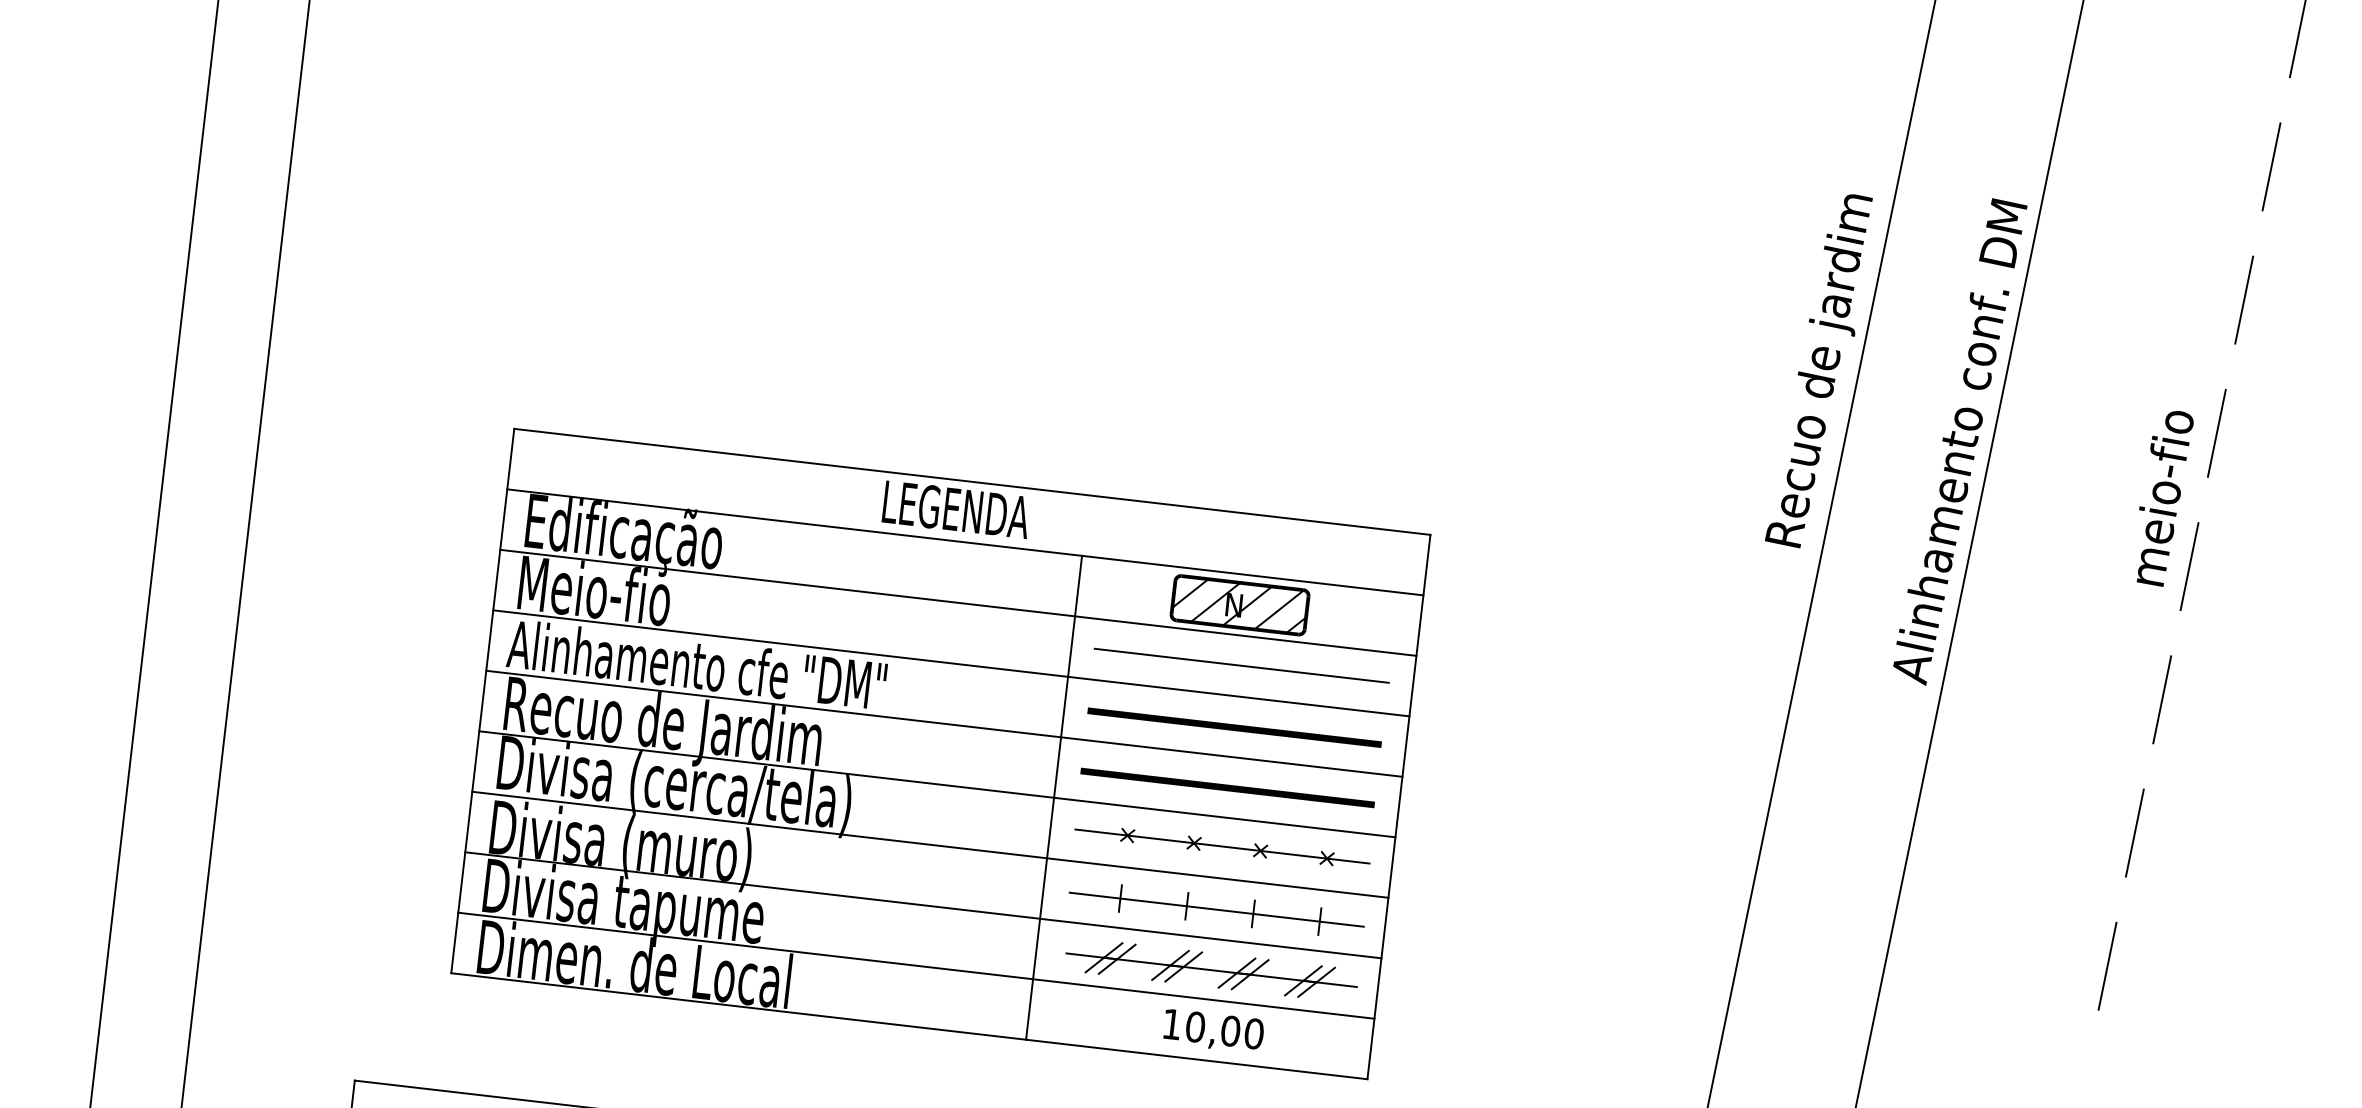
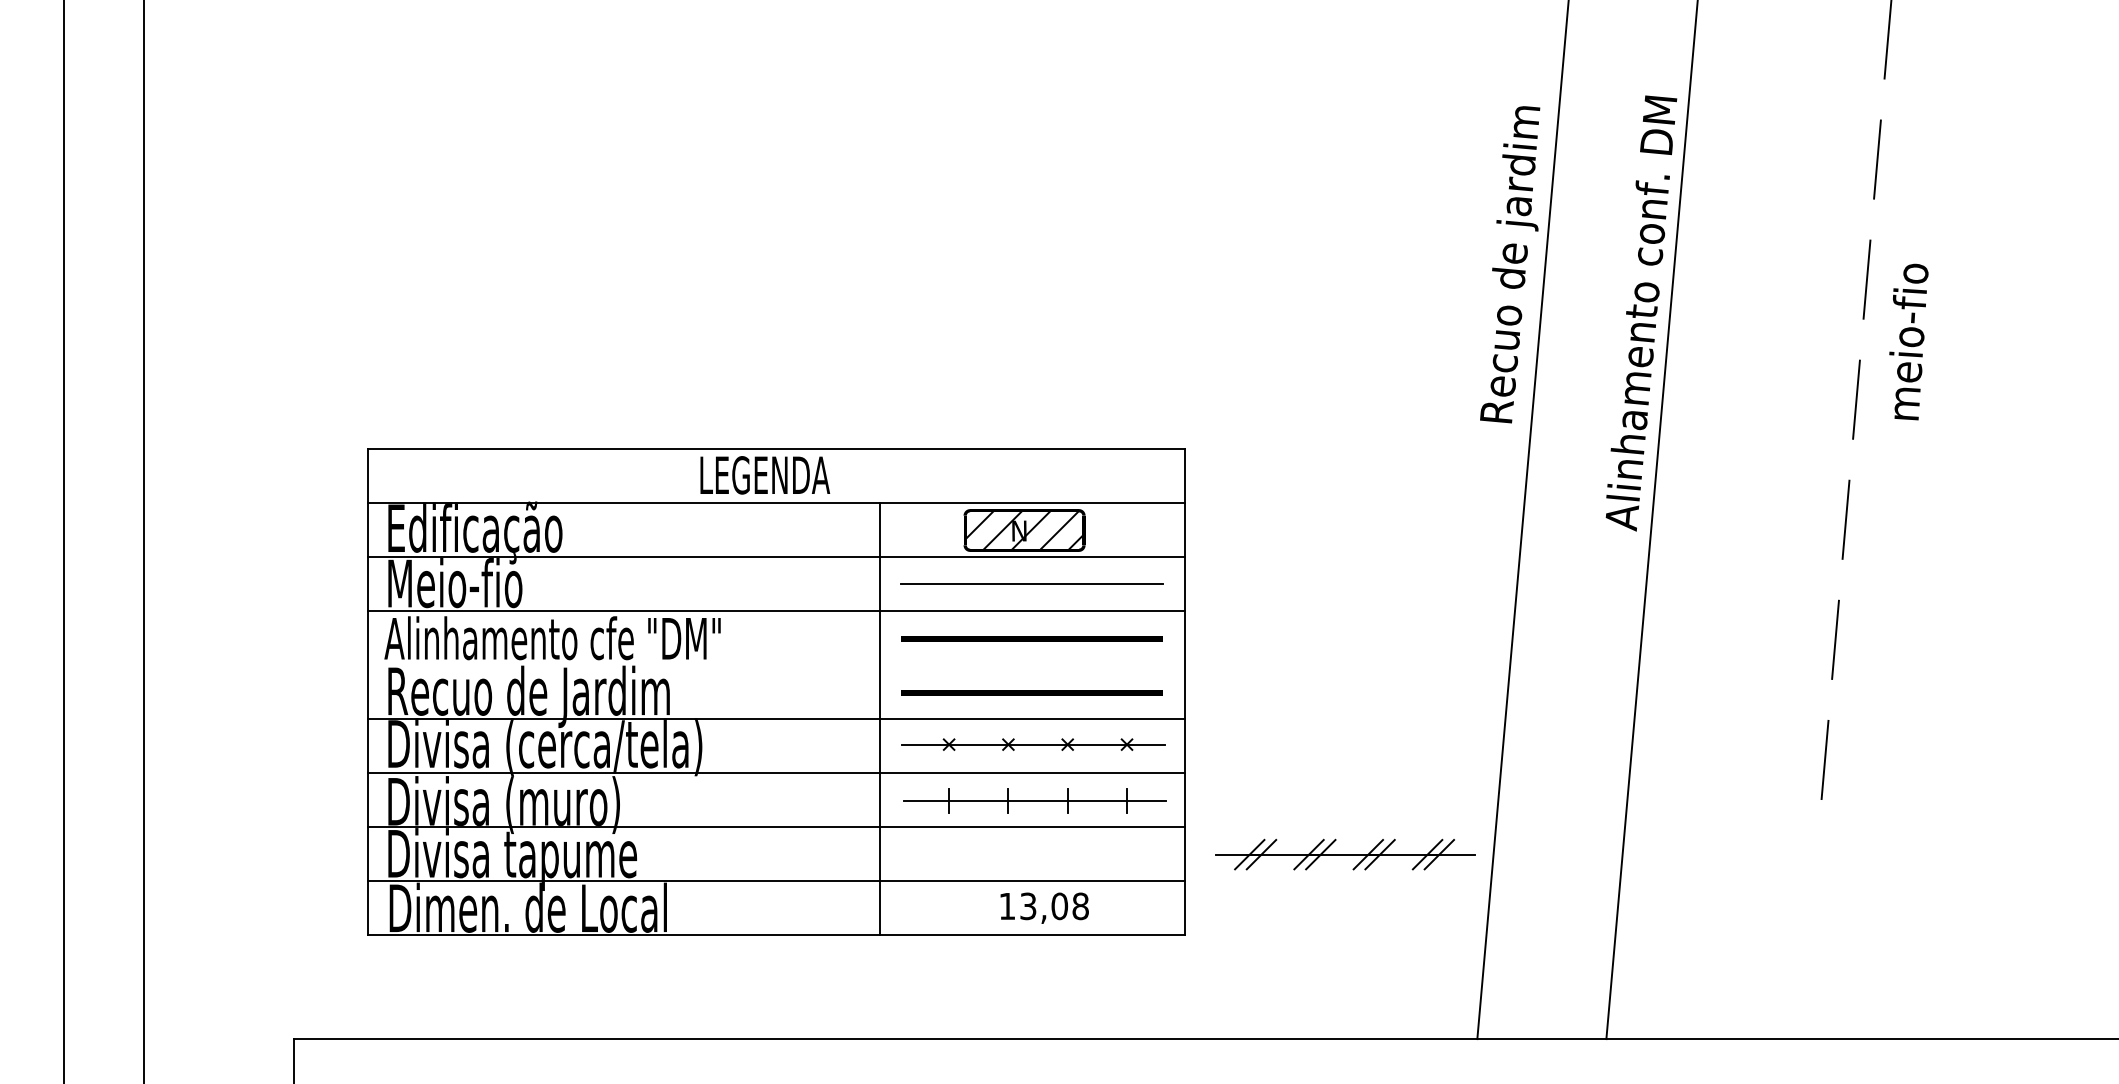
text: (2162, 497) -> (1908, 341), moved
line: (944, 723) -> (776, 664), removed
part: (1211, 970) -> (1345, 854), moved
text: (1224, 1030) -> (1054, 906), 10,00 -> 13,08

